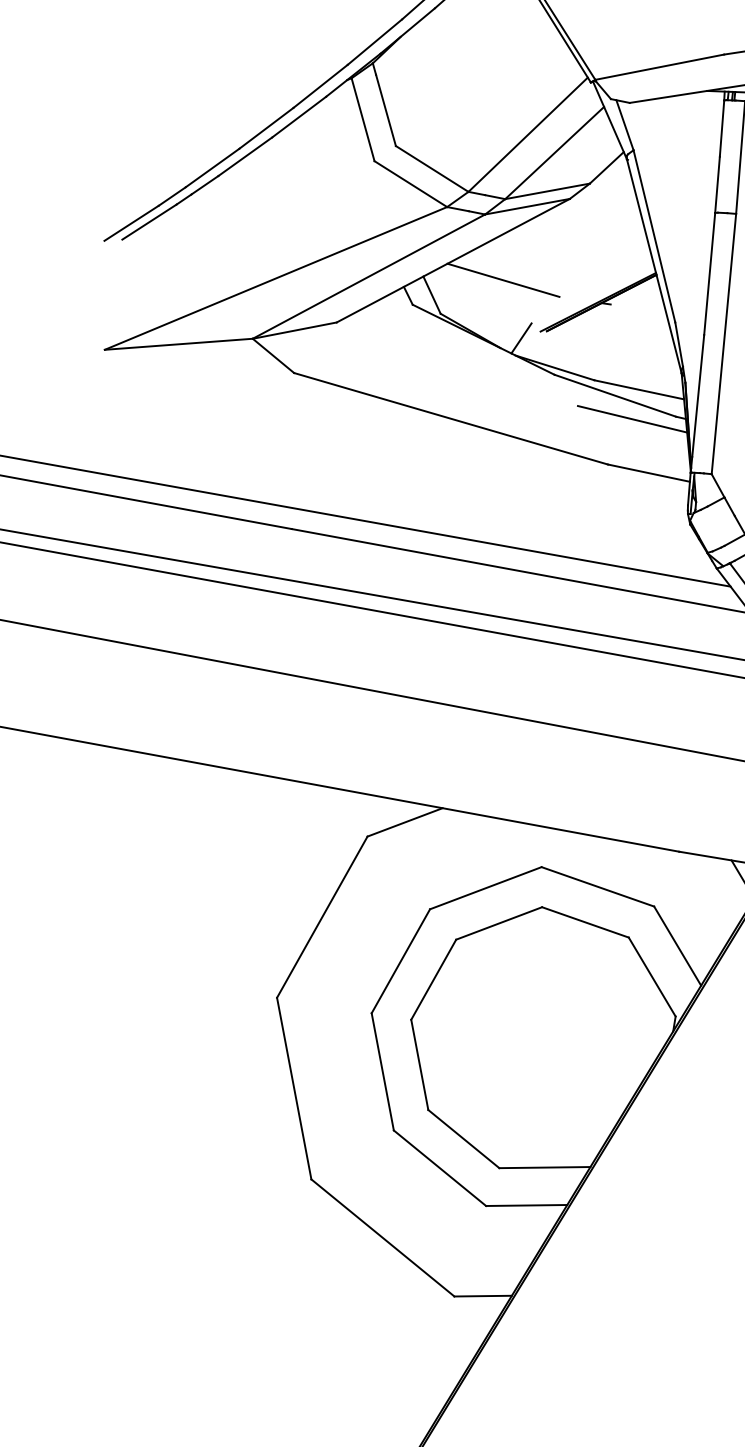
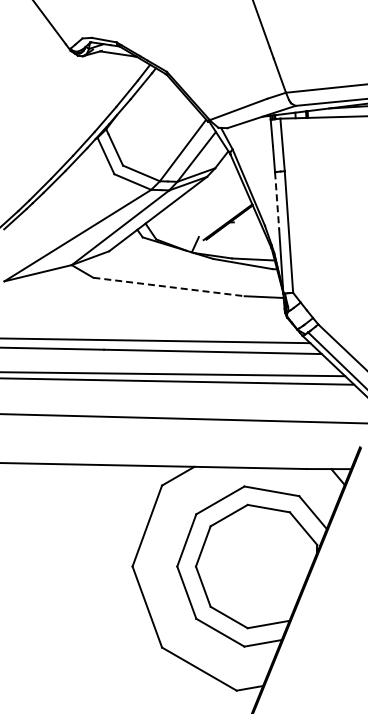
line: (710, 273) -> (277, 200), solid -> dashed
line: (503, 278) -> (182, 218), removed
line: (632, 419) -> (252, 273), removed
line: (451, 420) -> (169, 287), solid -> dashed

